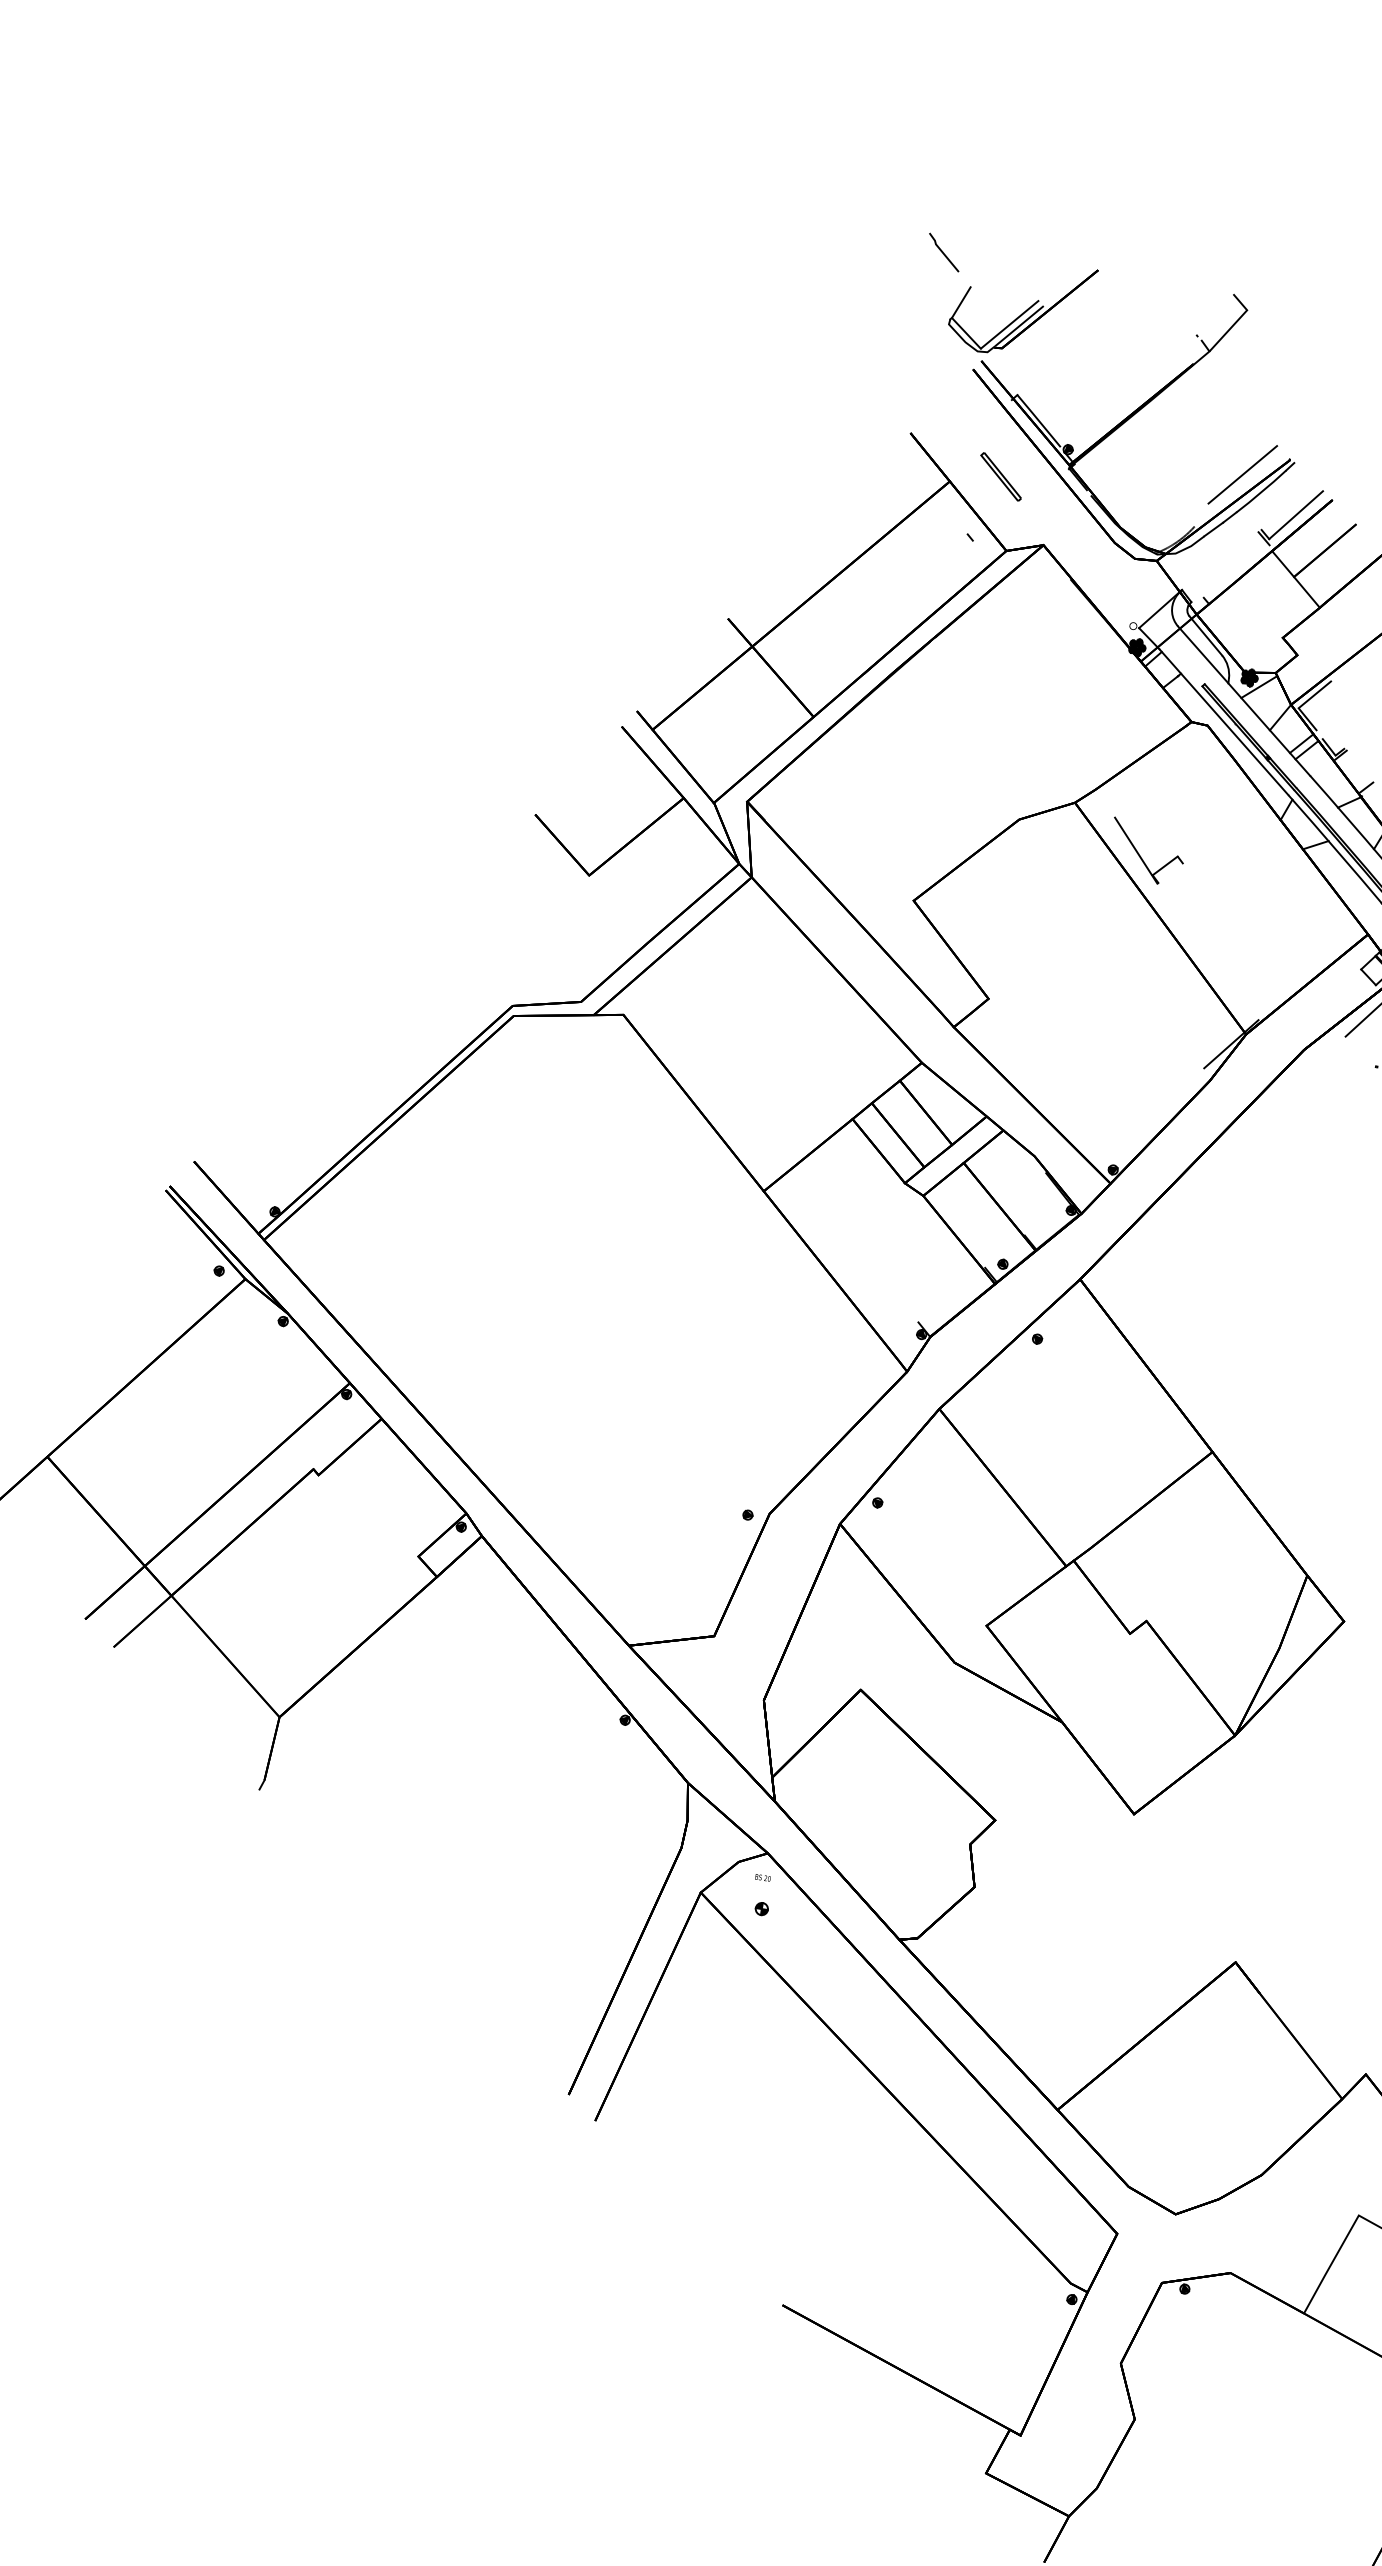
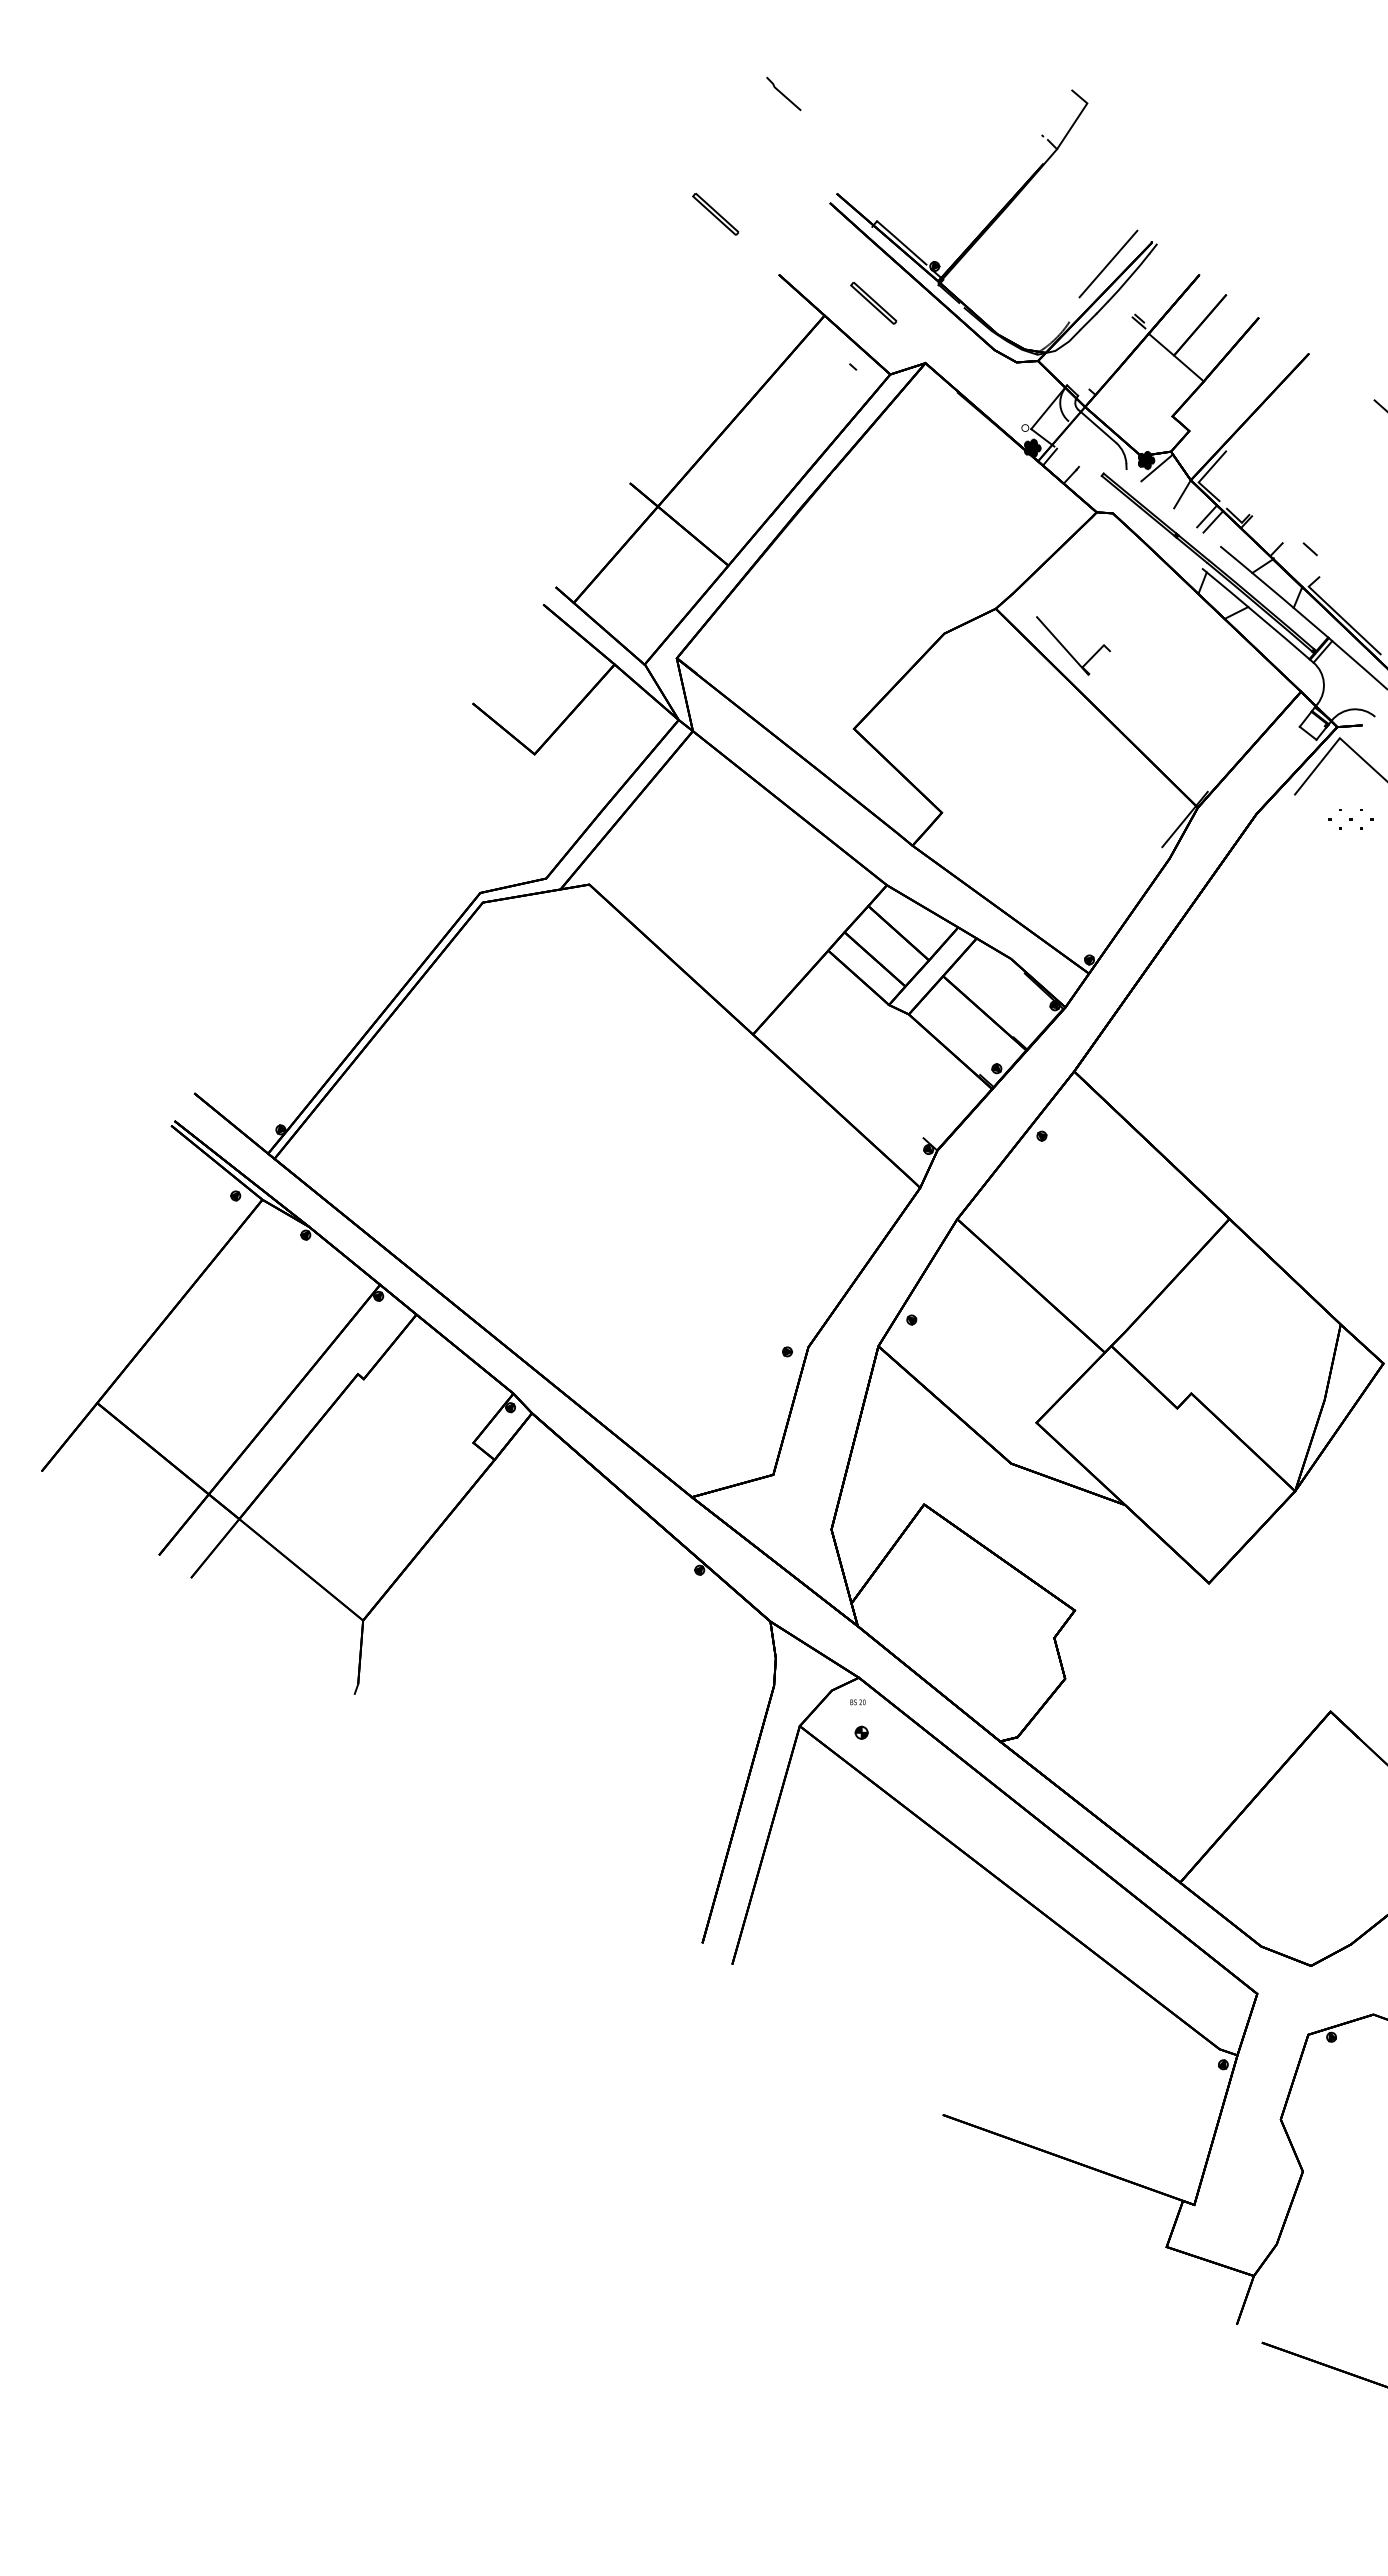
part: (1021, 307) -> (867, 135), removed
part: (856, 361) -> (715, 213), added
line: (1296, 514) -> (1166, 294), removed
line: (1244, 700) -> (1144, 483), removed
line: (1224, 722) -> (1128, 507), removed

